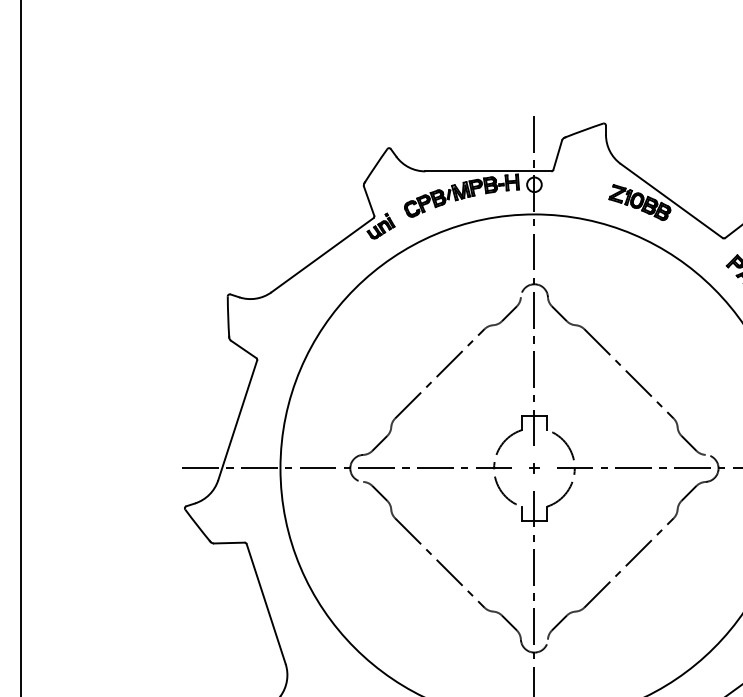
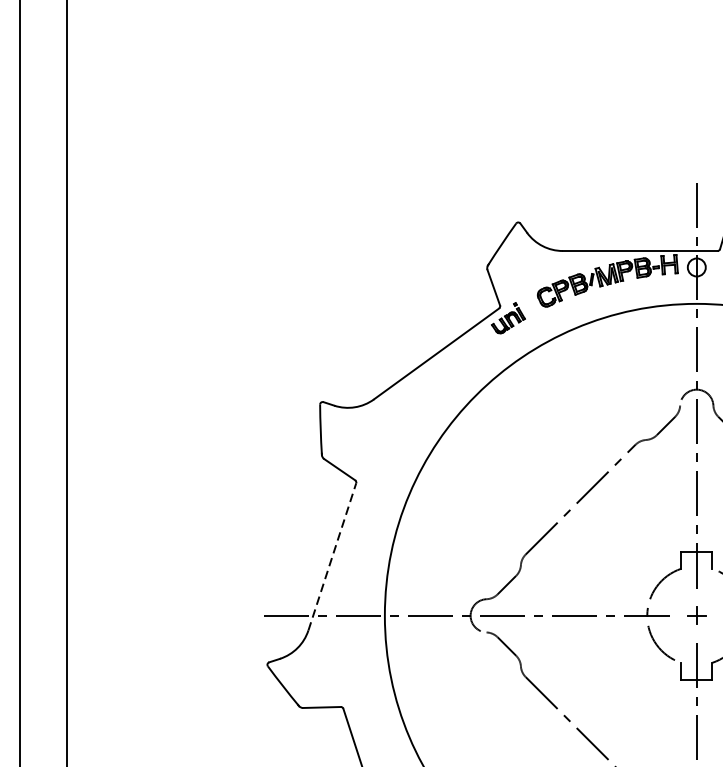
line: (237, 420) -> (332, 556), solid -> dashed
part: (534, 468) -> (696, 615), size x1.6

